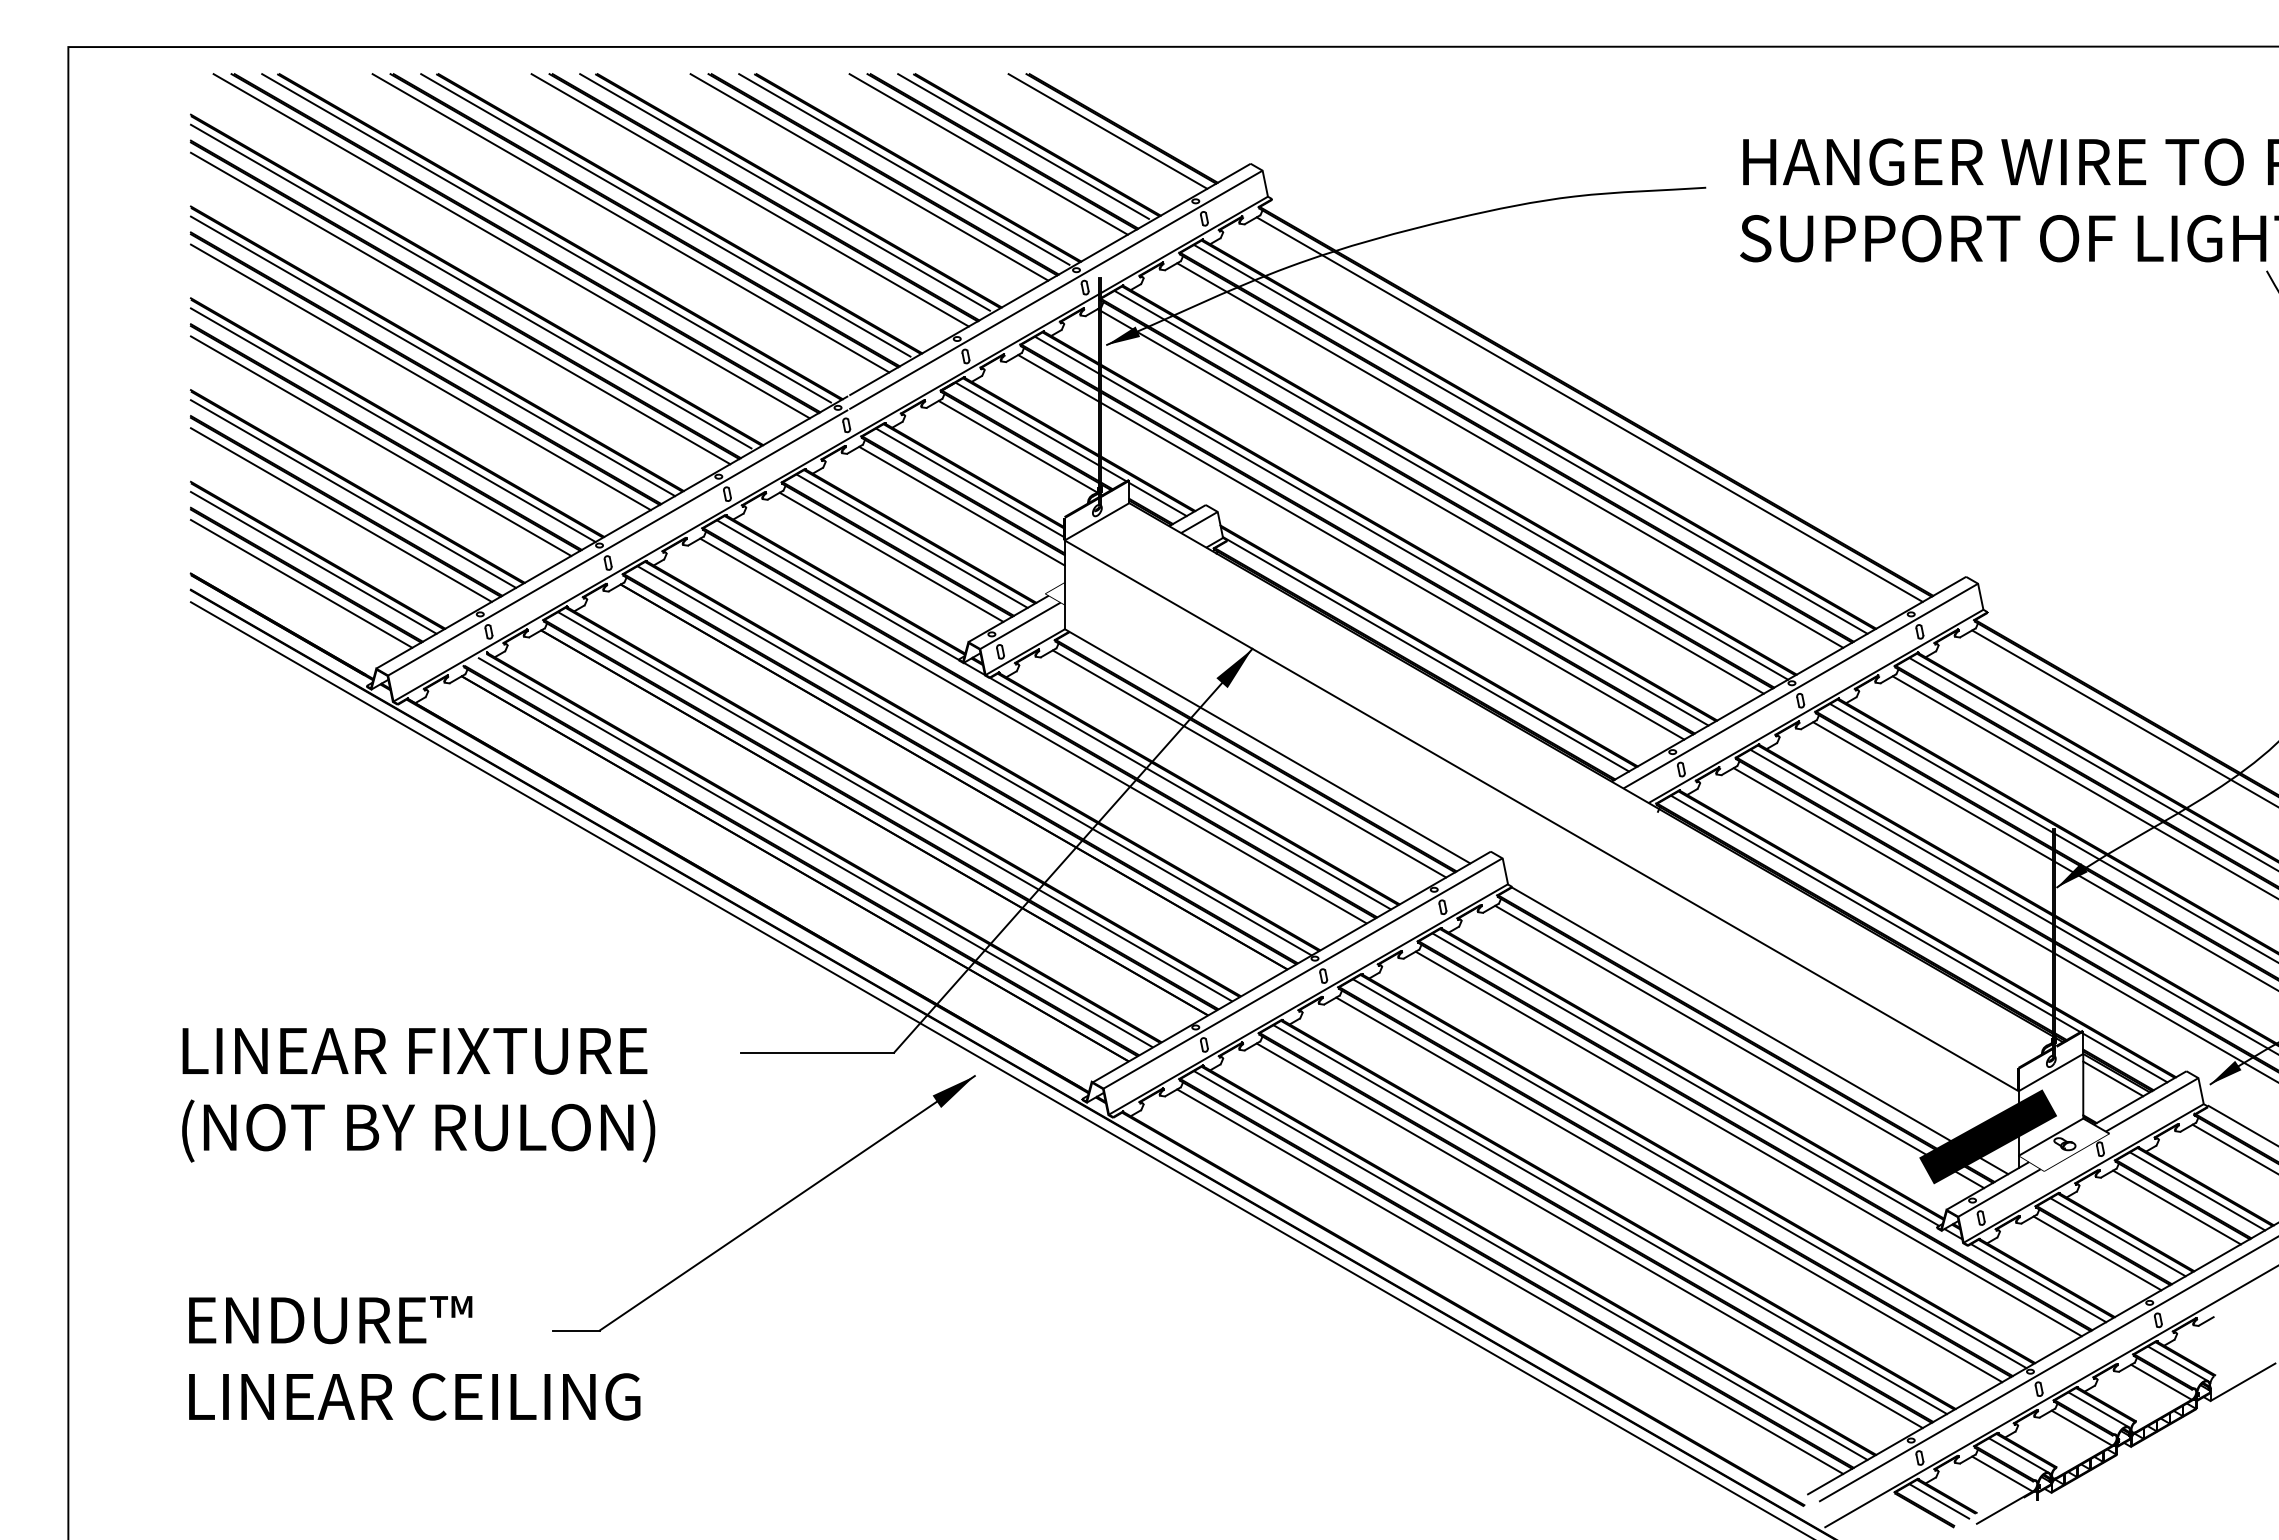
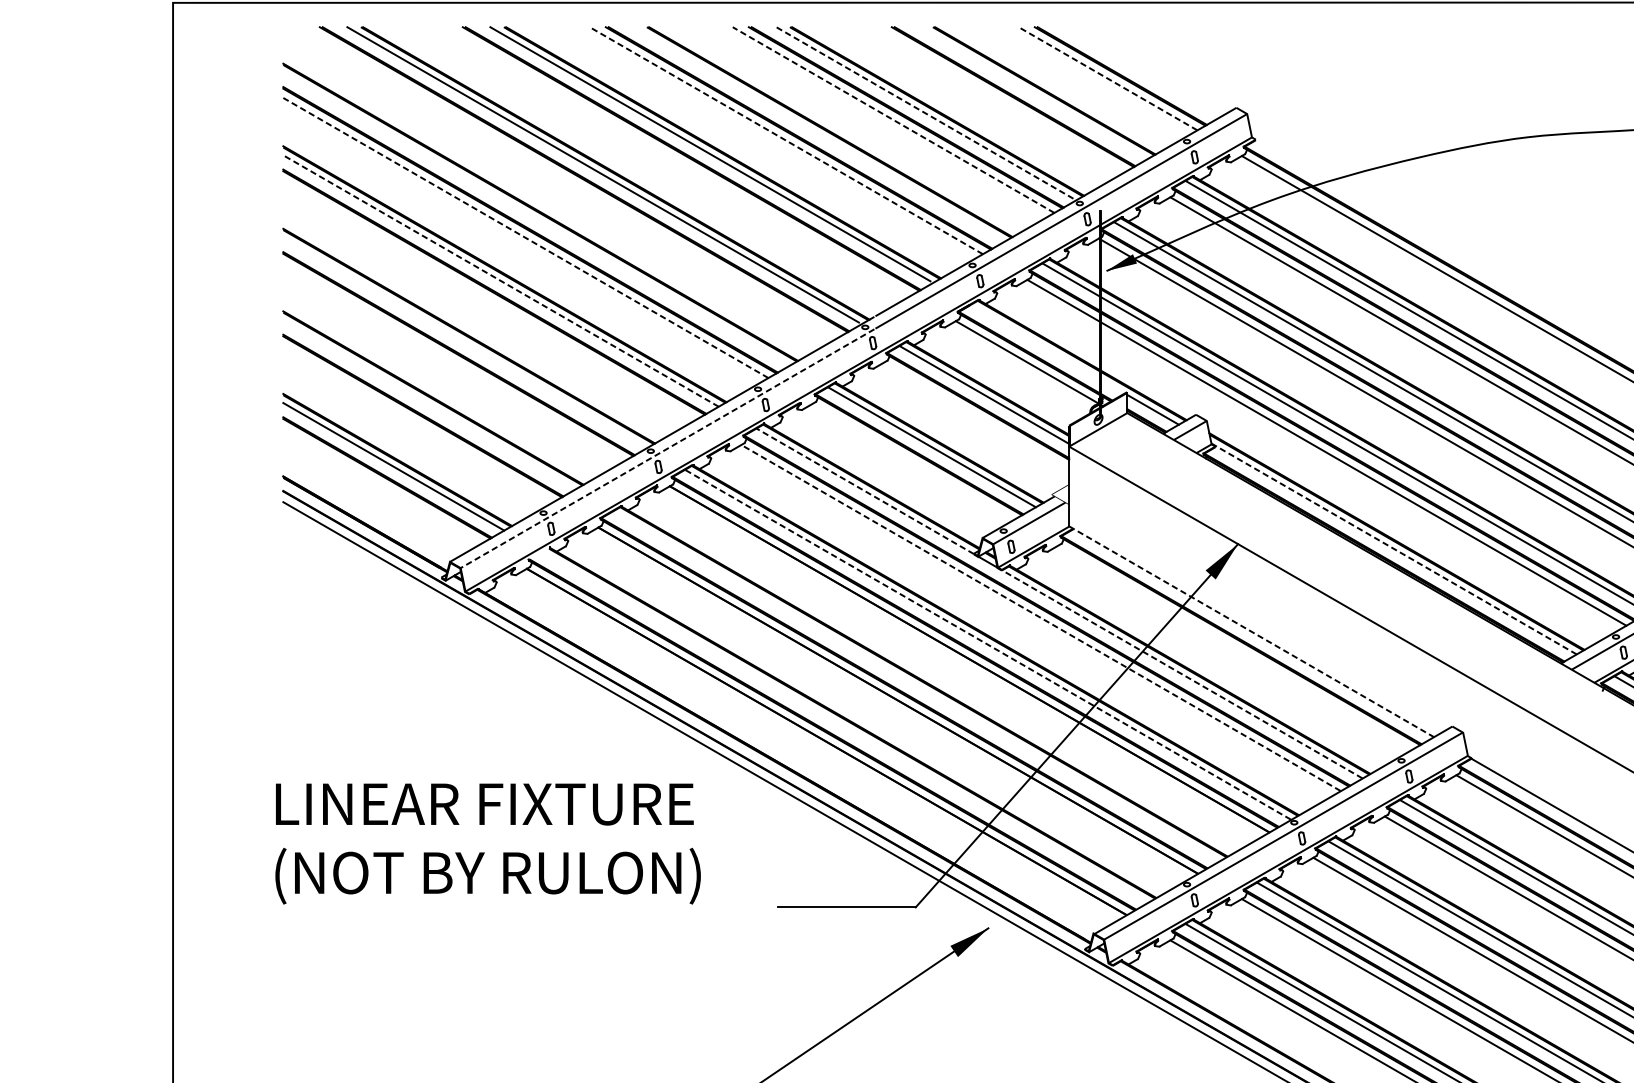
line: (1107, 131) -> (1107, 78), solid -> dashed
line: (1023, 146) -> (1032, 92), removed
line: (988, 154) -> (1000, 99), removed
line: (904, 169) -> (925, 112), solid -> dashed
line: (869, 177) -> (893, 120), solid -> dashed
line: (784, 192) -> (817, 133), removed
line: (749, 200) -> (785, 140), solid -> dashed
line: (630, 223) -> (678, 161), removed
line: (511, 246) -> (571, 182), removed
line: (470, 286) -> (534, 218), removed
line: (460, 308) -> (525, 238), solid -> dashed
line: (433, 356) -> (501, 281), solid -> dashed
line: (420, 377) -> (489, 300), removed
line: (392, 425) -> (464, 343), removed
line: (1040, 431) -> (1047, 348), removed
line: (380, 446) -> (453, 362), removed
line: (353, 493) -> (429, 404), removed
line: (961, 505) -> (976, 415), removed
line: (340, 514) -> (417, 423), removed
line: (618, 542) -> (667, 448), solid -> dashed
line: (891, 556) -> (913, 461), removed
line: (301, 583) -> (382, 485), removed
line: (837, 589) -> (864, 490), solid -> dashed
line: (1425, 654) -> (1393, 549), solid -> dashed
line: (1033, 730) -> (1041, 617), solid -> dashed
line: (1267, 746) -> (1251, 631), solid -> dashed
line: (974, 760) -> (988, 644), solid -> dashed
line: (1249, 763) -> (1235, 647), removed
line: (1190, 793) -> (1182, 674), solid -> dashed
line: (894, 806) -> (916, 685), removed
line: (815, 852) -> (845, 727), removed
text: (418, 1095) -> (487, 844), moved

